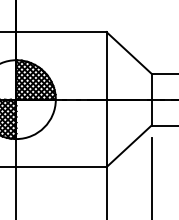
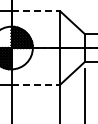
line: (62, 32) -> (36, 11), solid -> dashed
line: (62, 166) -> (36, 84), solid -> dashed

